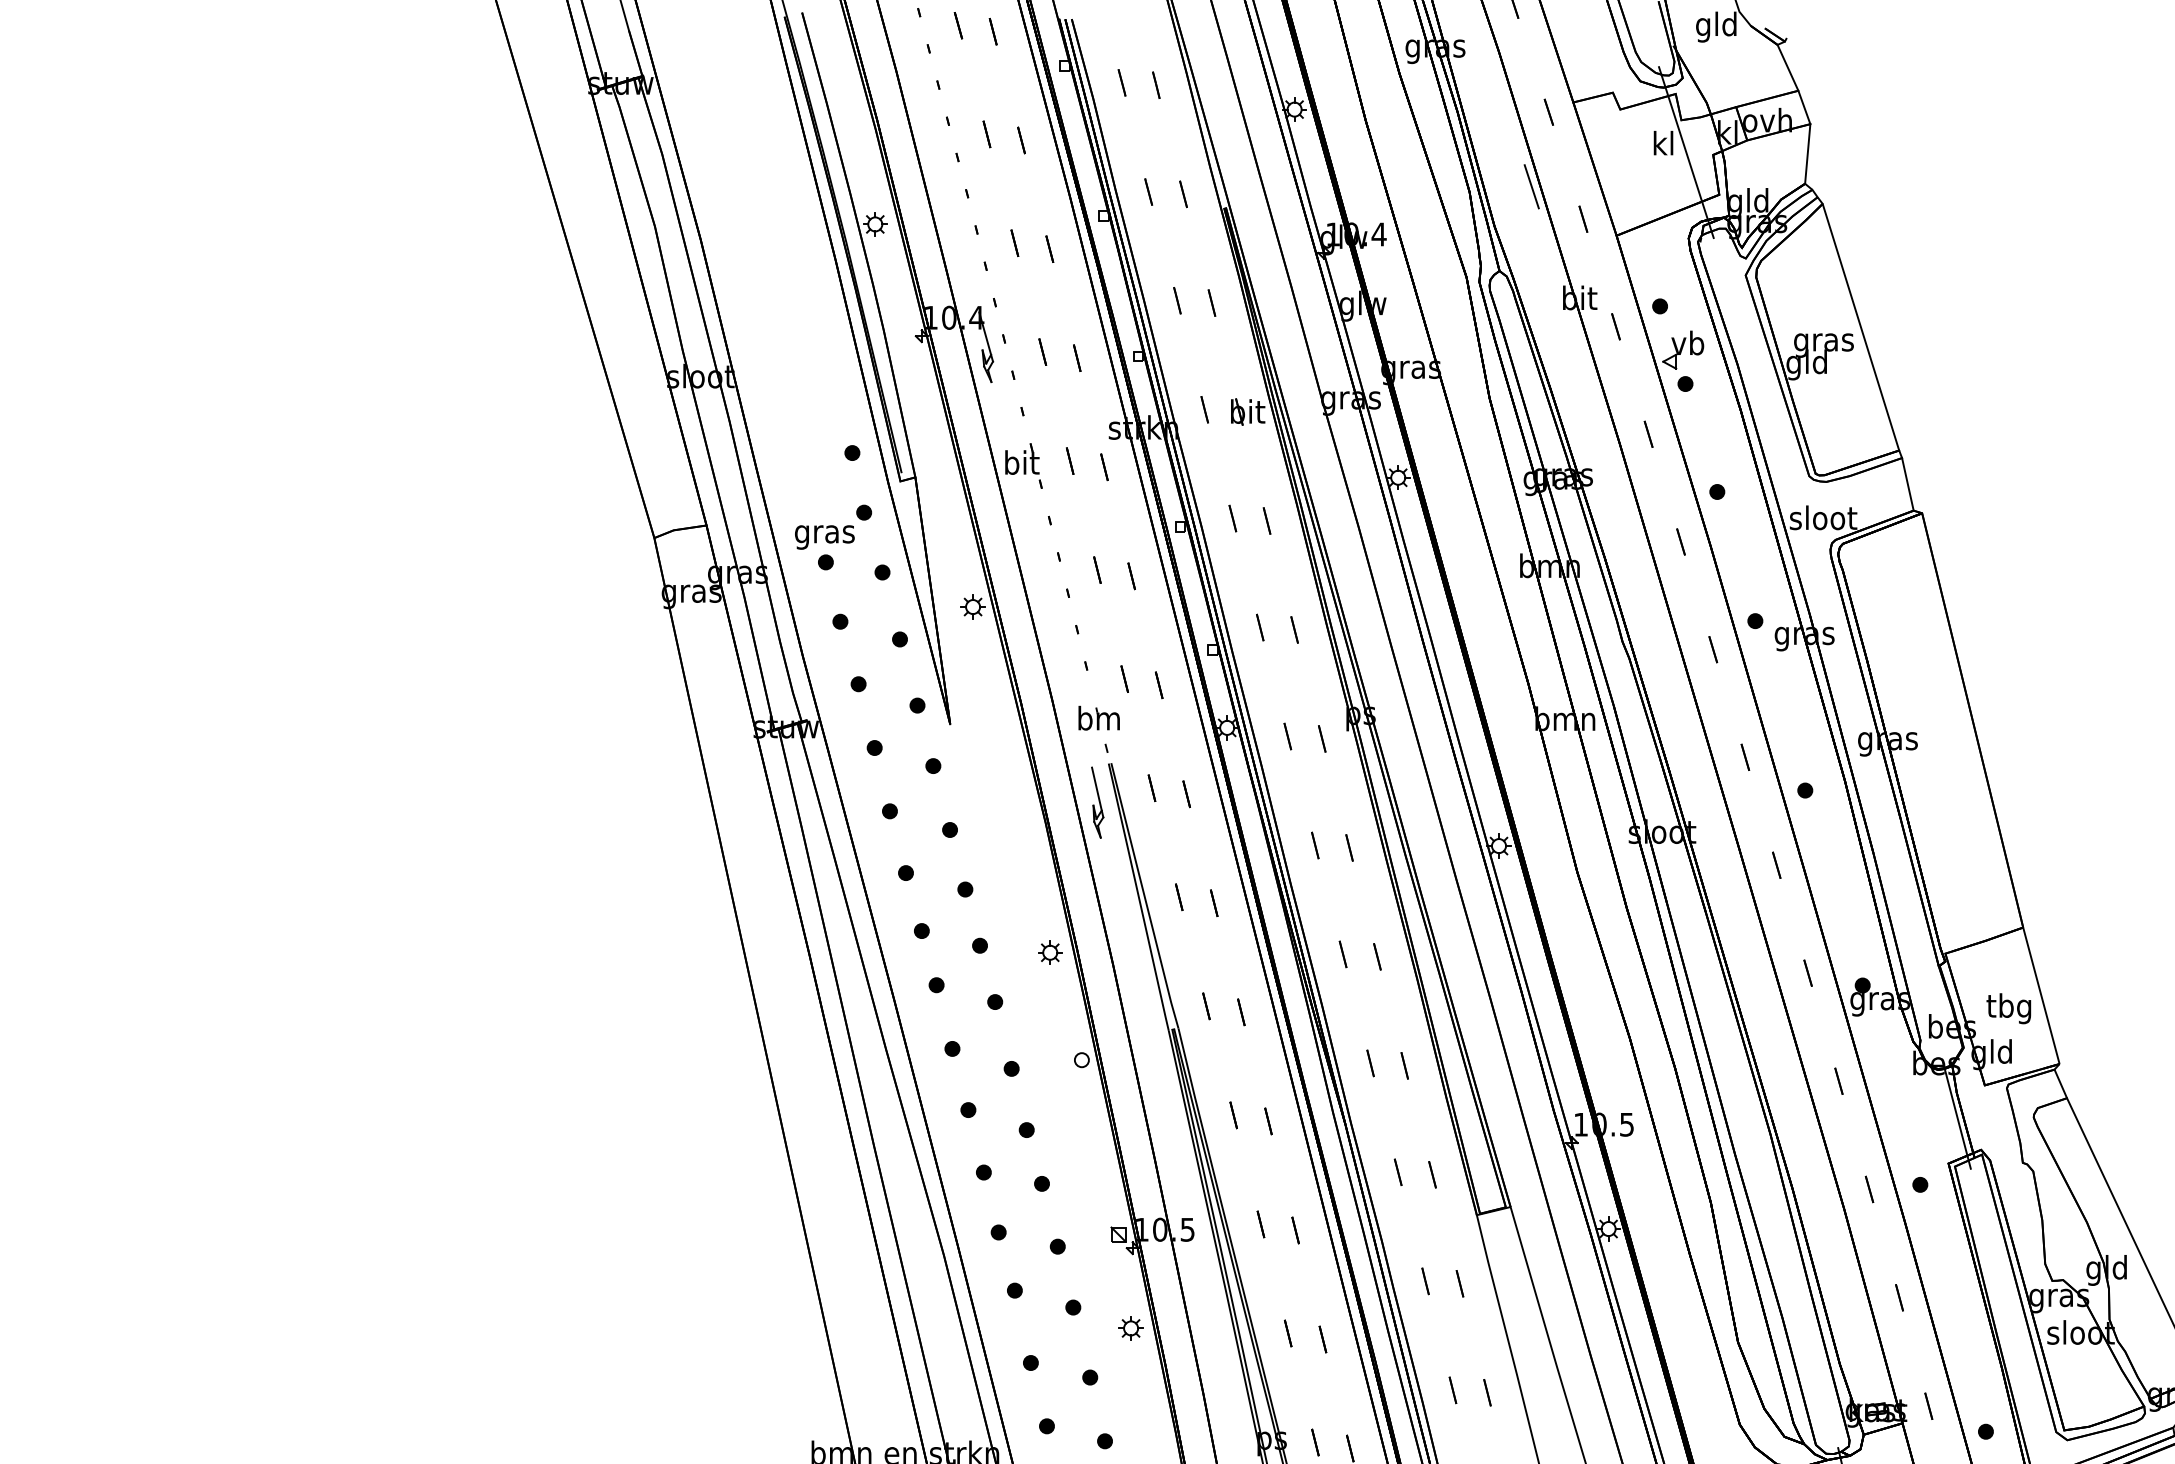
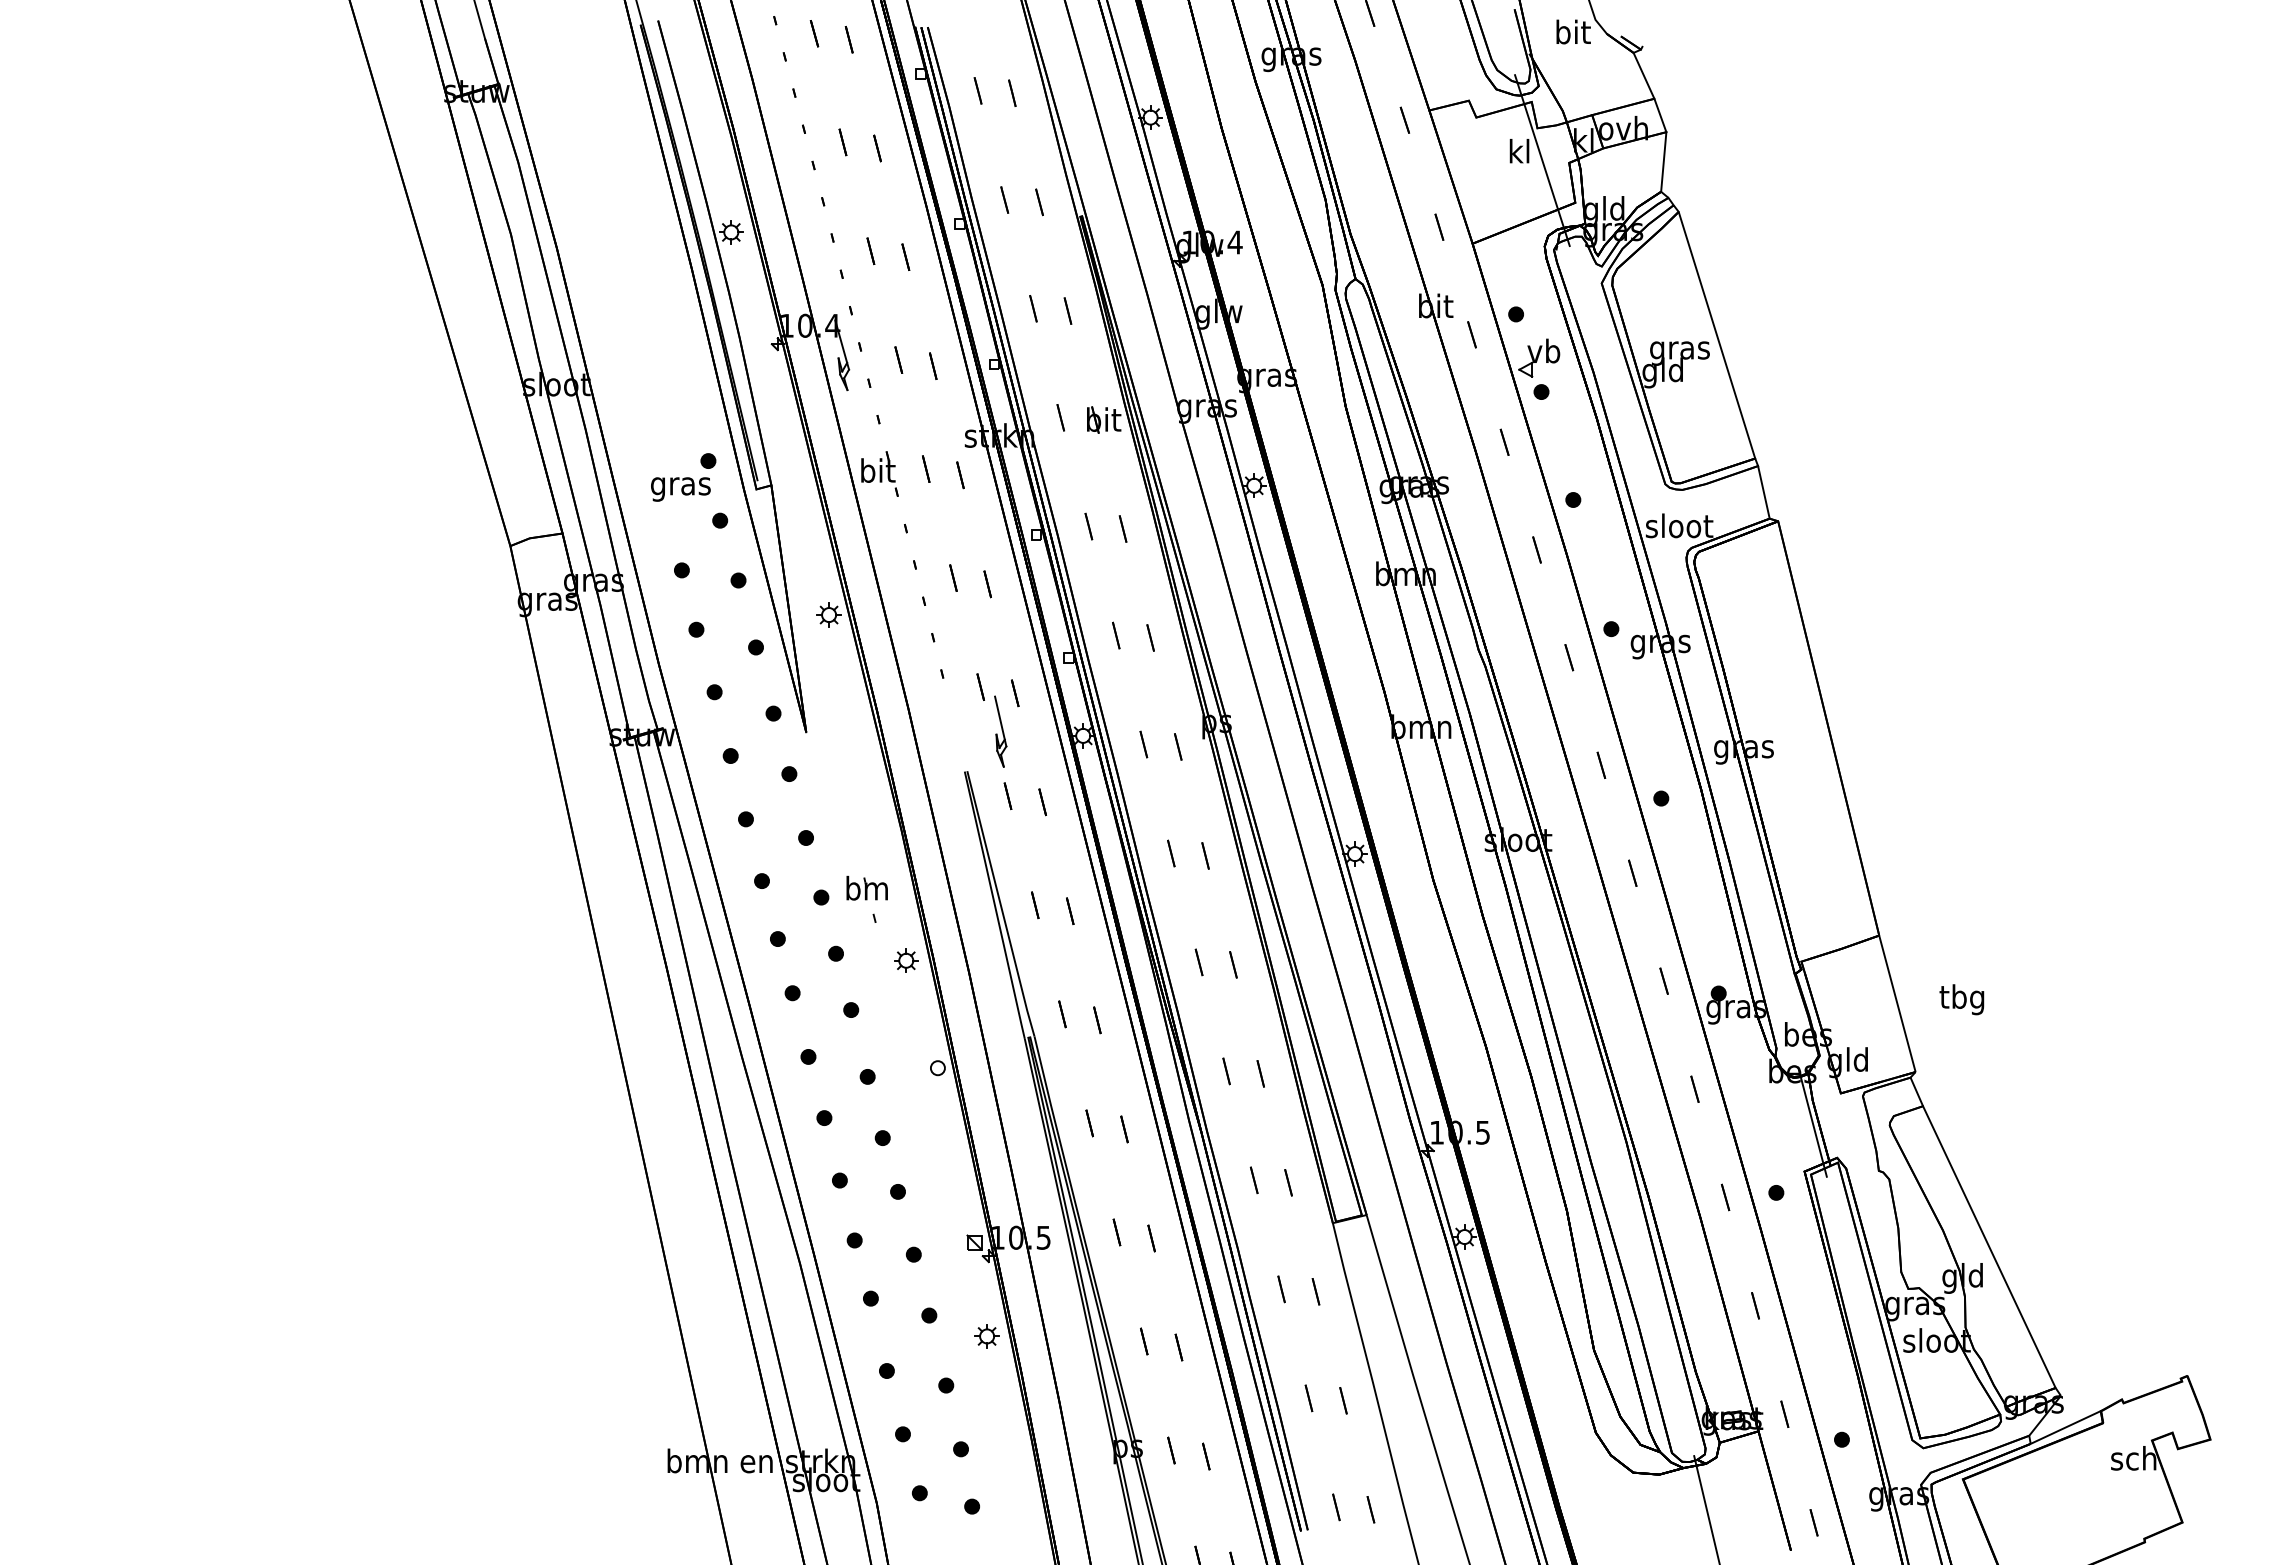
text: (1716, 26) -> (1572, 34), gld -> bit
line: (1531, 186) -> (1387, 194), removed
text: (824, 537) -> (680, 489), moved
part: (1098, 728) -> (866, 898), moved
part: (1097, 802) -> (1000, 731), moved
text: (2008, 1008) -> (1961, 999), moved

